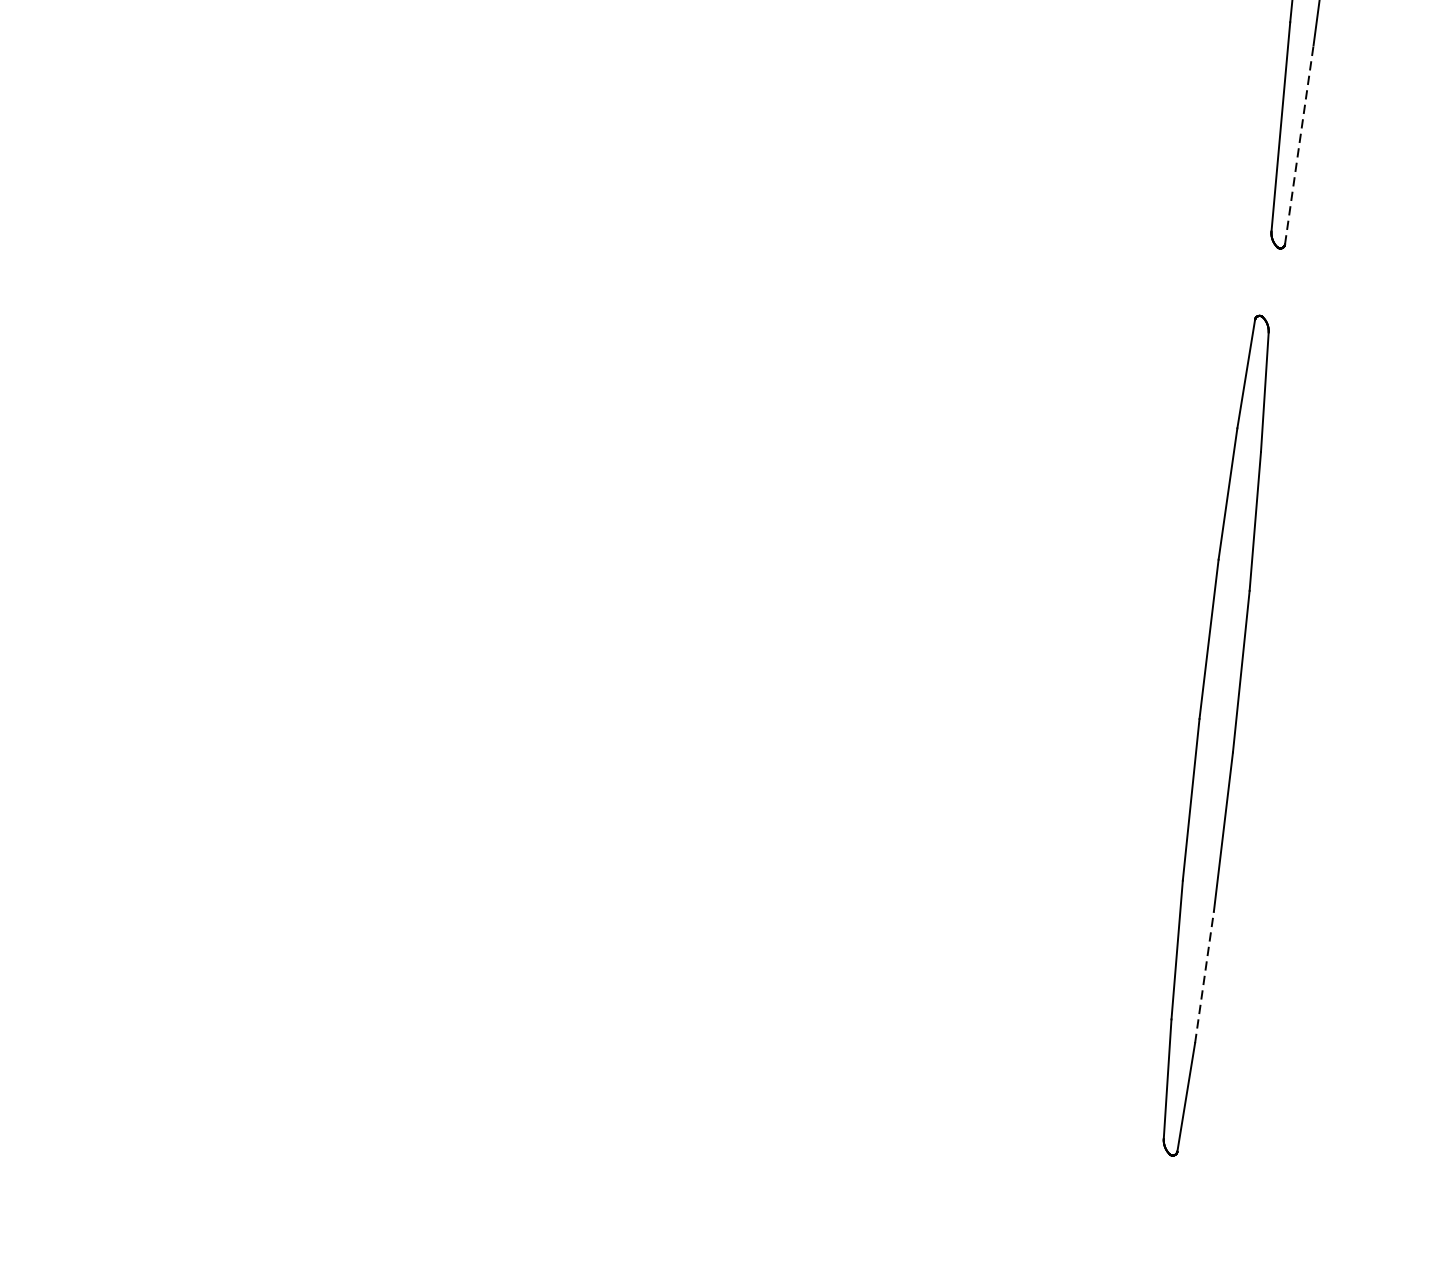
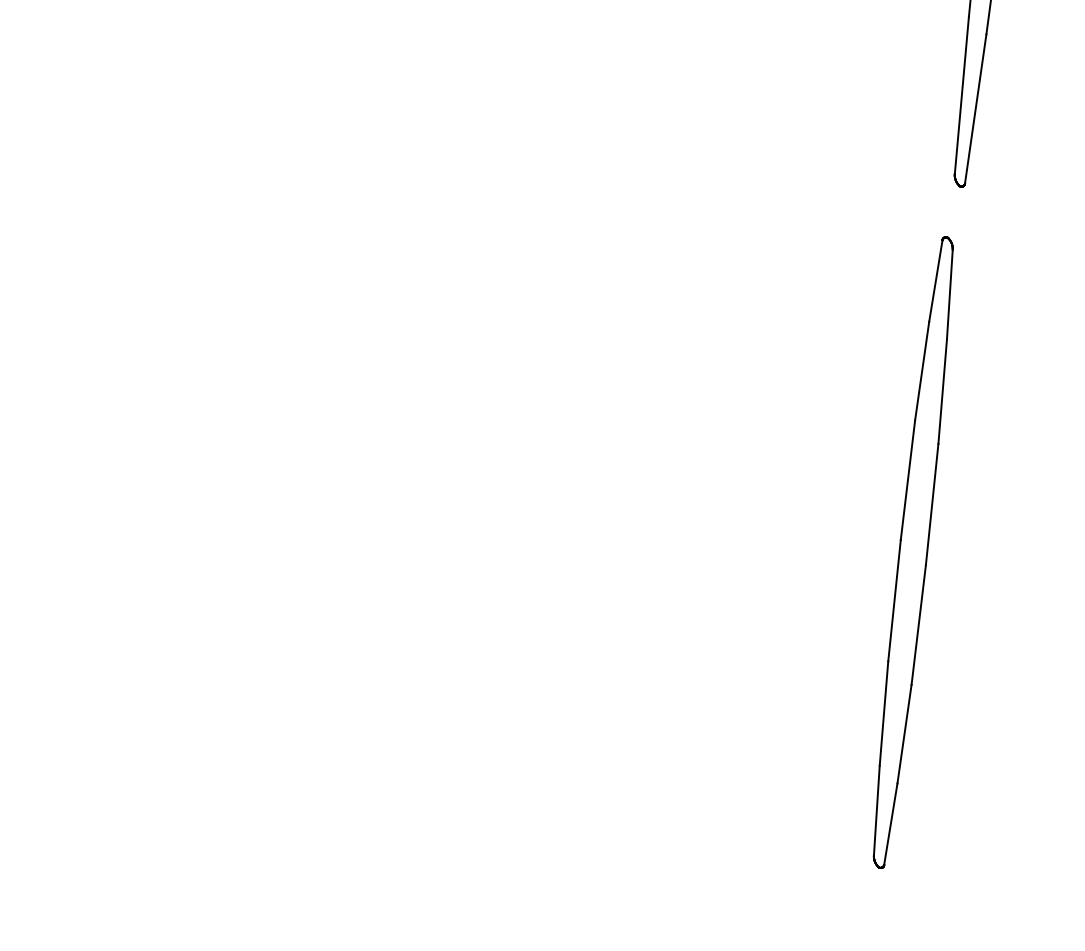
line: (1298, 144) -> (975, 108), dashed -> solid
line: (1204, 977) -> (904, 734), dashed -> solid

